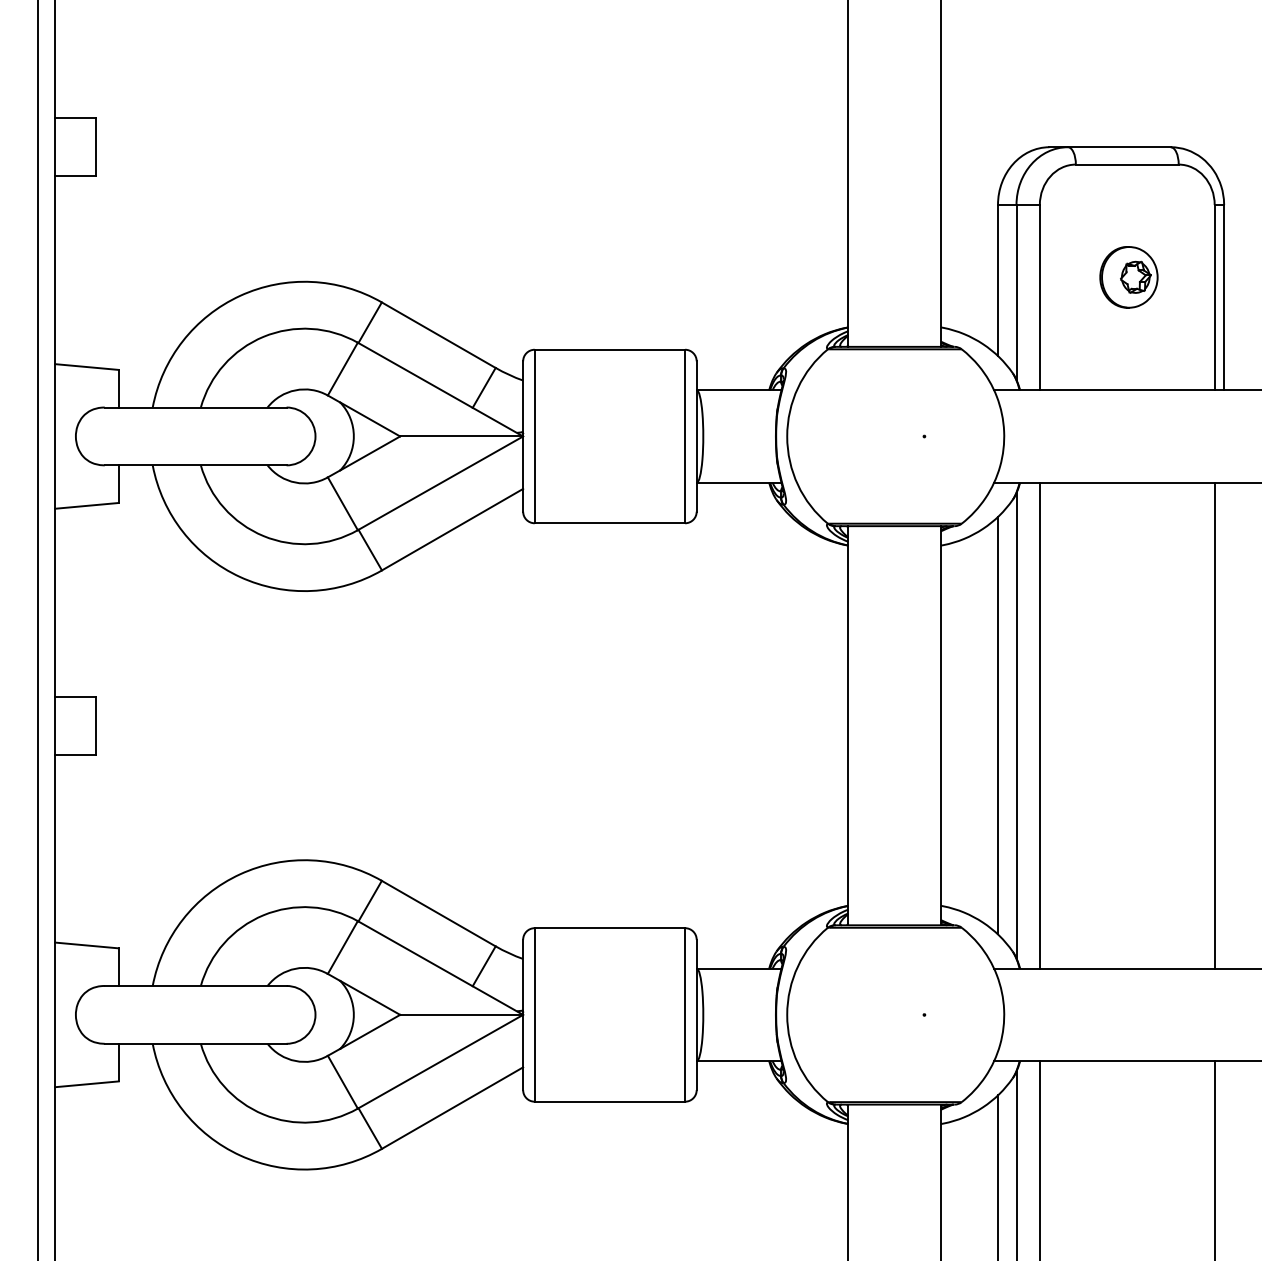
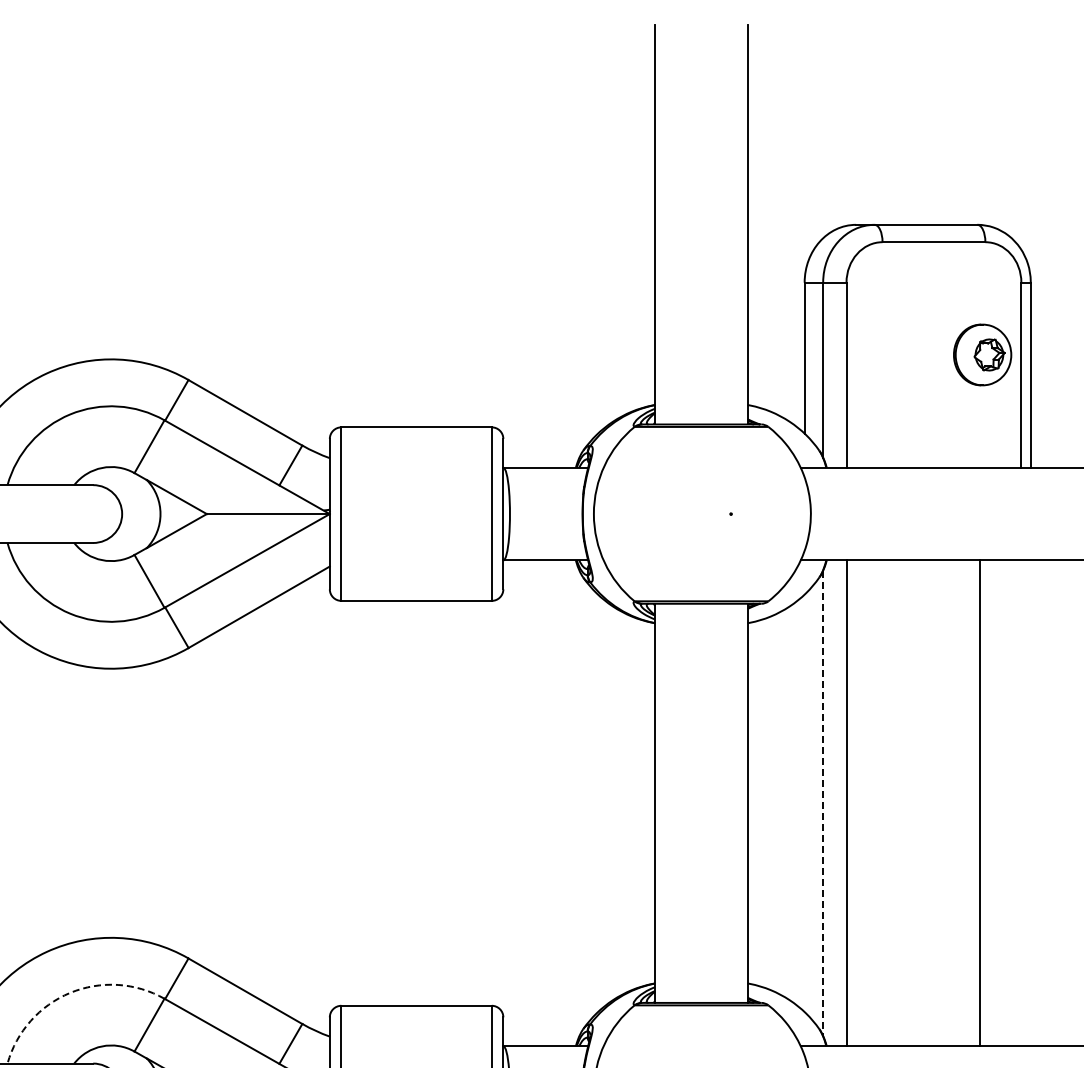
part: (1128, 277) -> (982, 355), moved
line: (997, 725) -> (804, 803), removed
line: (1016, 725) -> (823, 803), solid -> dashed
line: (1214, 725) -> (980, 803), moved
arc: (263, 915) -> (70, 993), solid -> dashed

